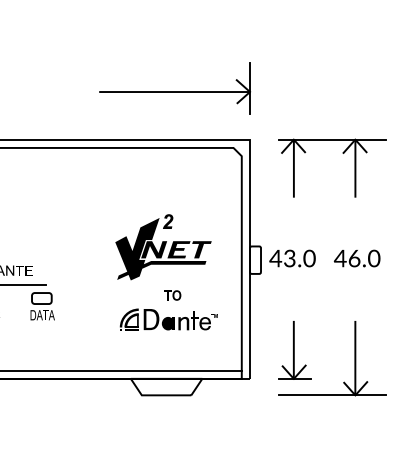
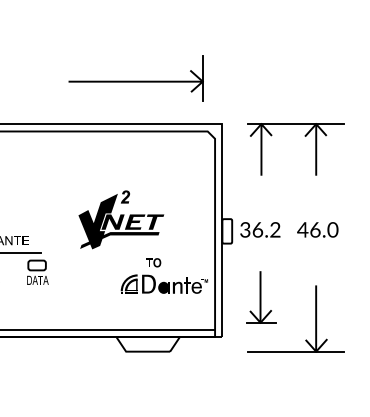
part: (174, 88) -> (135, 78), moved
part: (163, 247) -> (121, 220), moved
text: (292, 258) -> (260, 229), 43.0 -> 36.2
part: (168, 319) -> (164, 284), moved
part: (294, 350) -> (261, 297), moved

